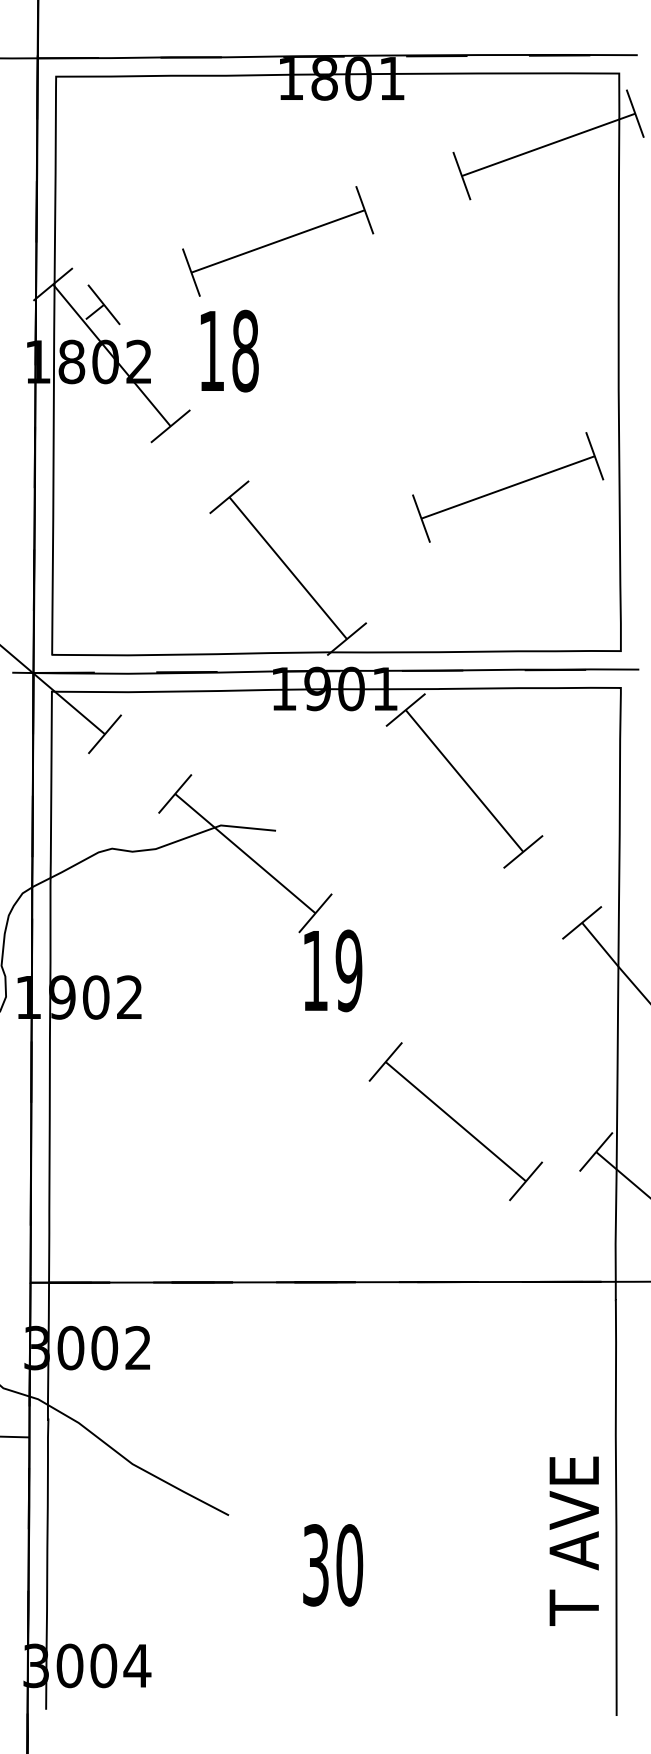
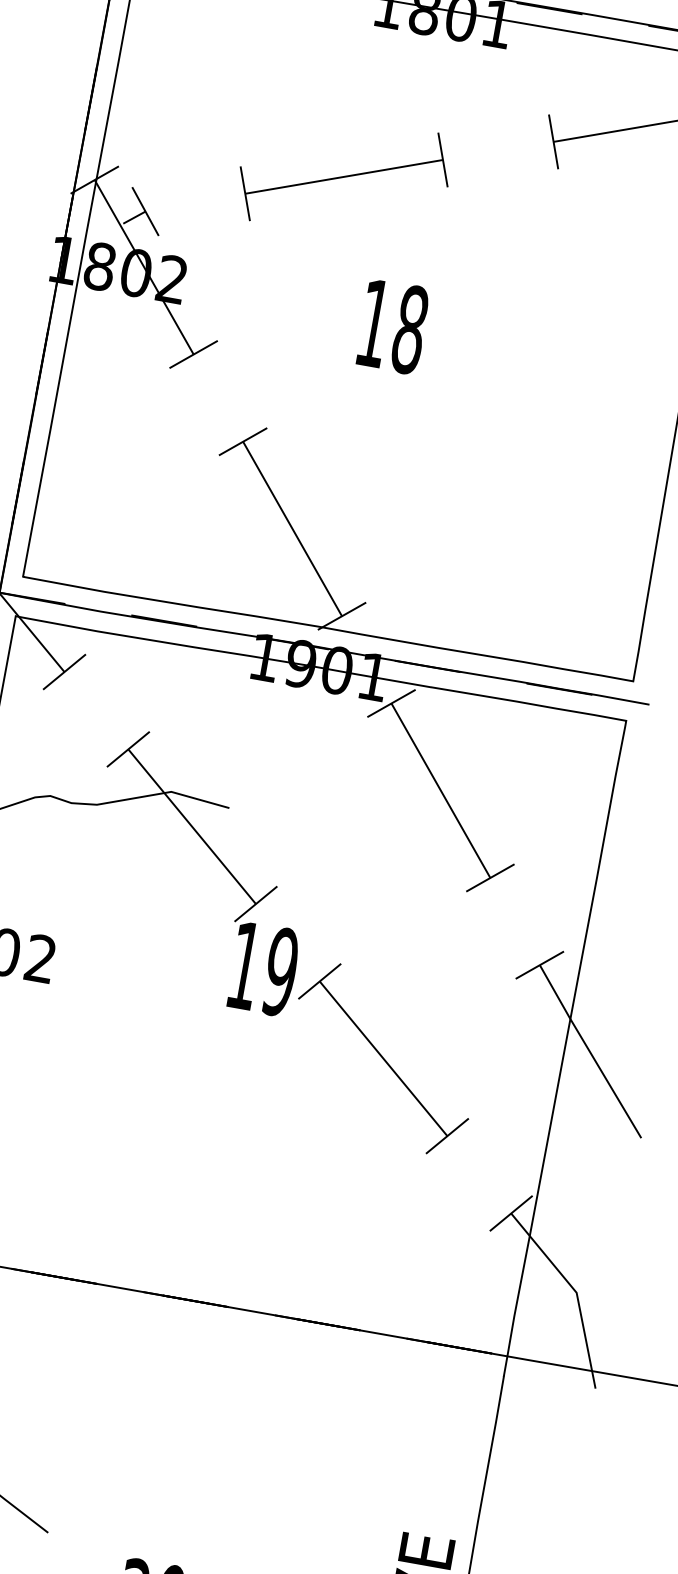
text: (229, 350) -> (393, 326), moved
part: (508, 487) -> (544, 484), removed
part: (455, 1121) -> (383, 1058), moved

